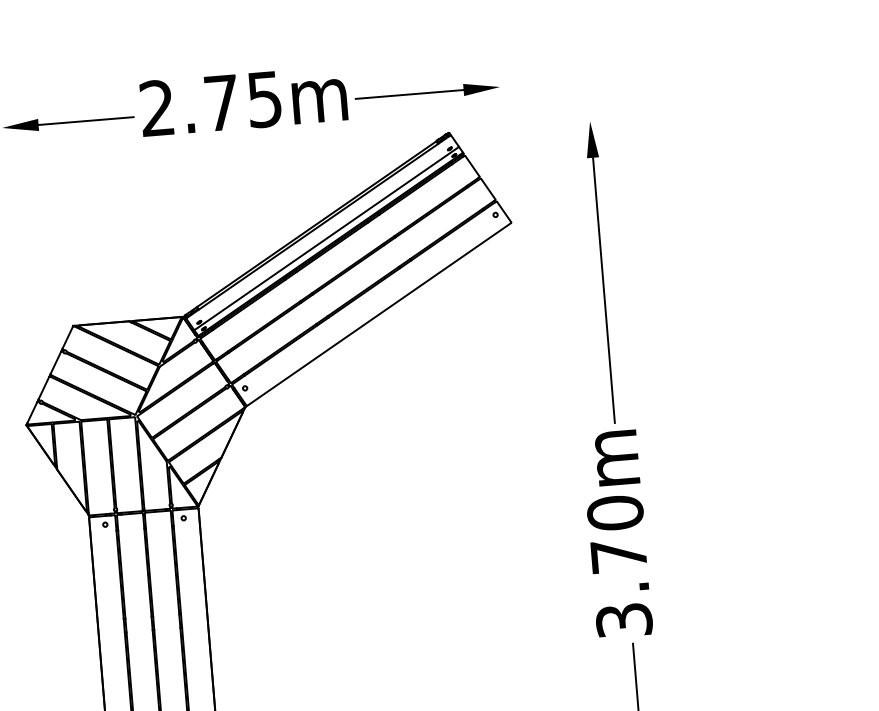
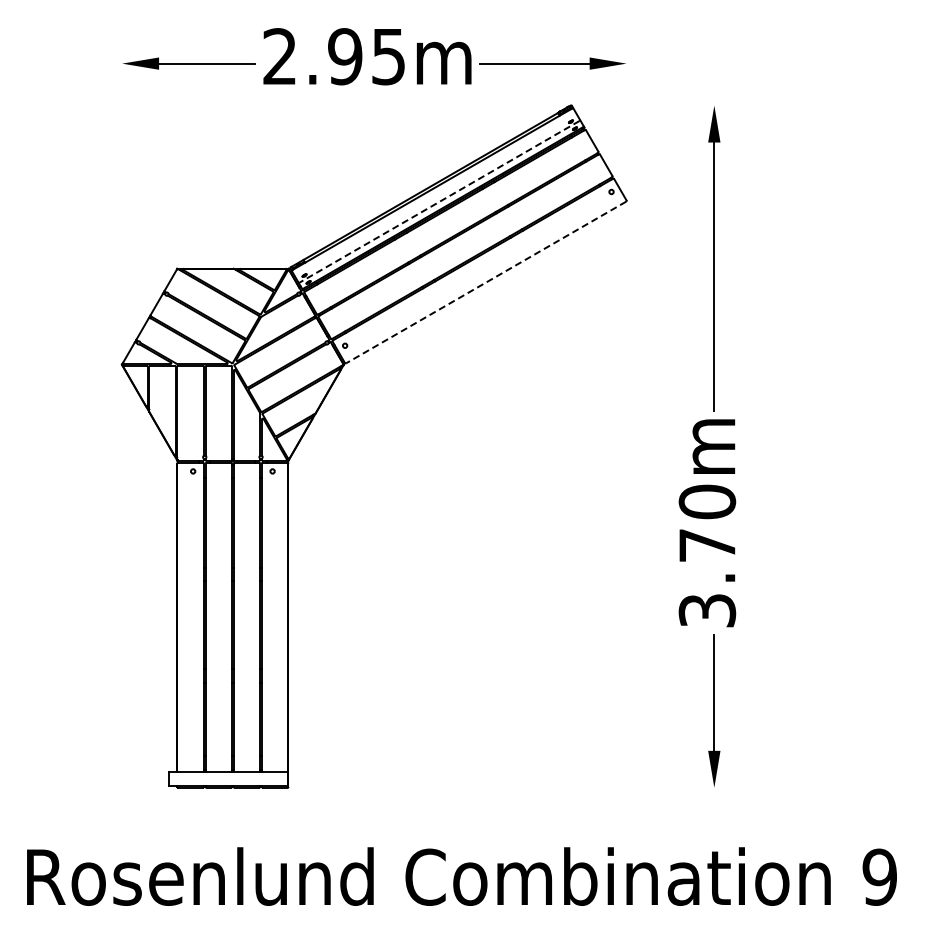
text: (222, 102) -> (345, 56), 2.75m -> 2.95m
line: (326, 238) -> (439, 201), solid -> dashed
line: (379, 314) -> (486, 282), solid -> dashed

